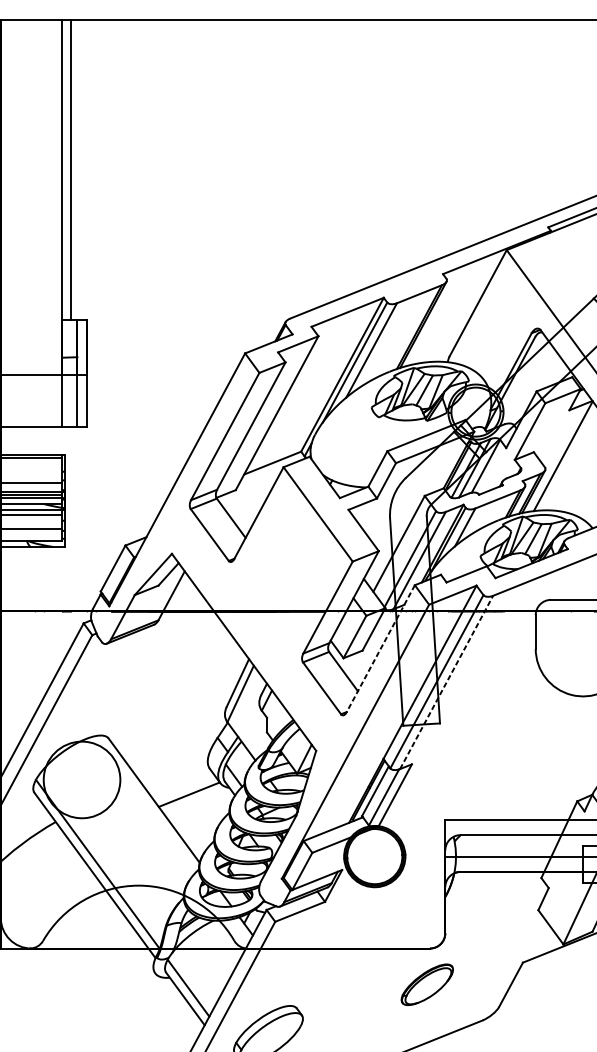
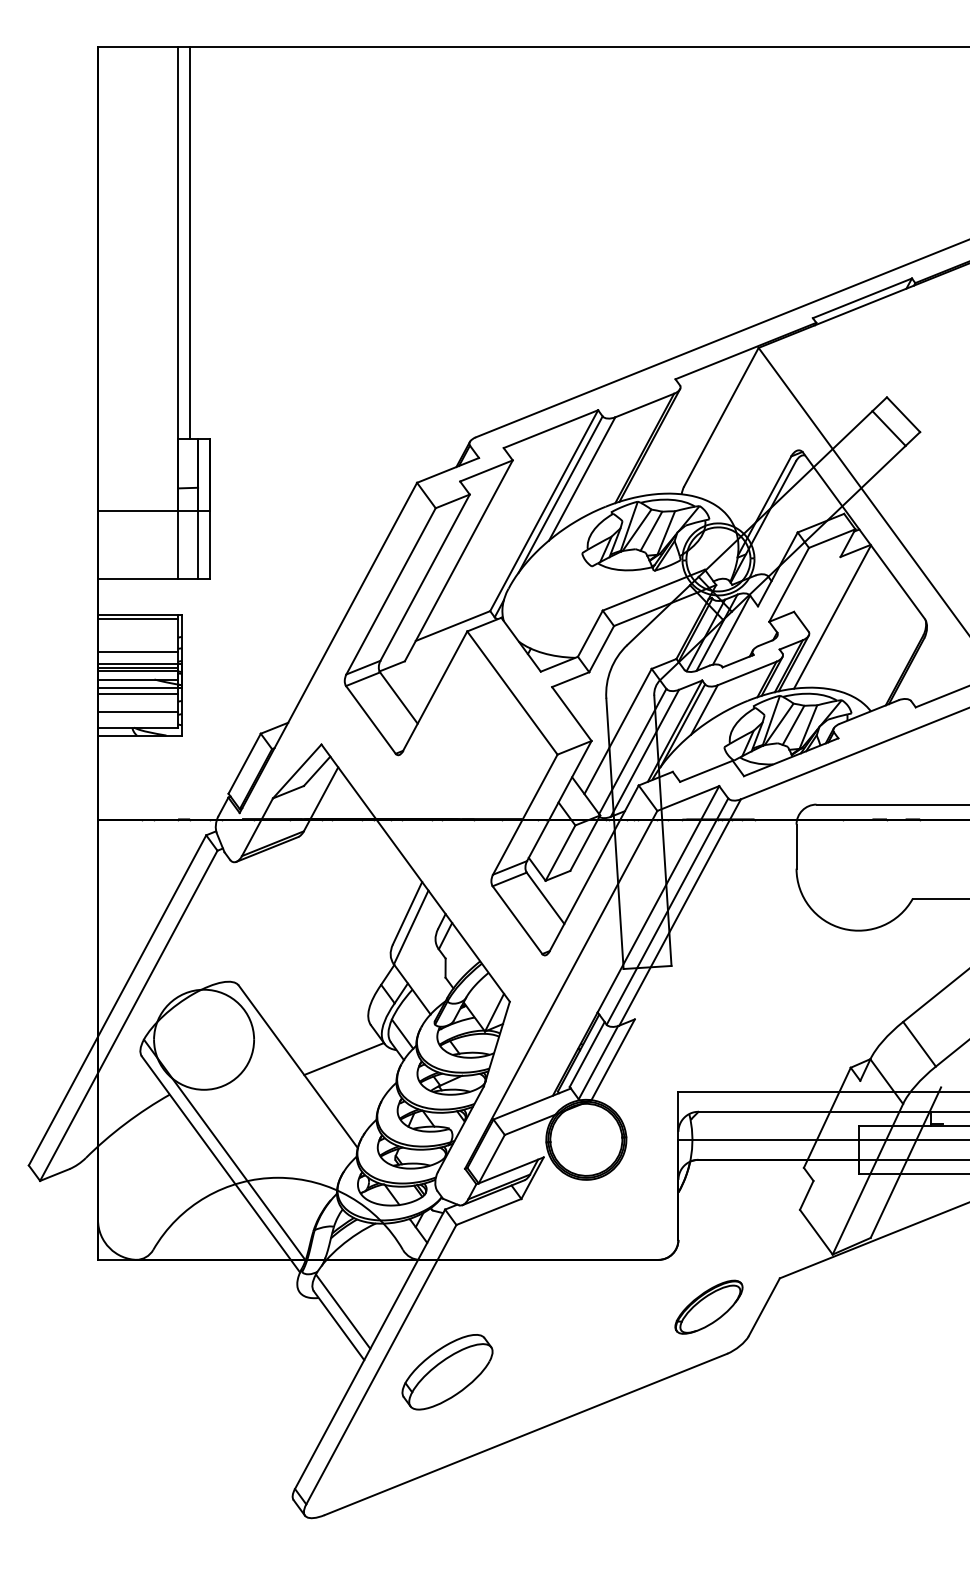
line: (380, 649) -> (593, 869), dashed -> solid
line: (446, 682) -> (680, 912), dashed -> solid
part: (426, 984) -> (708, 1306), moved

